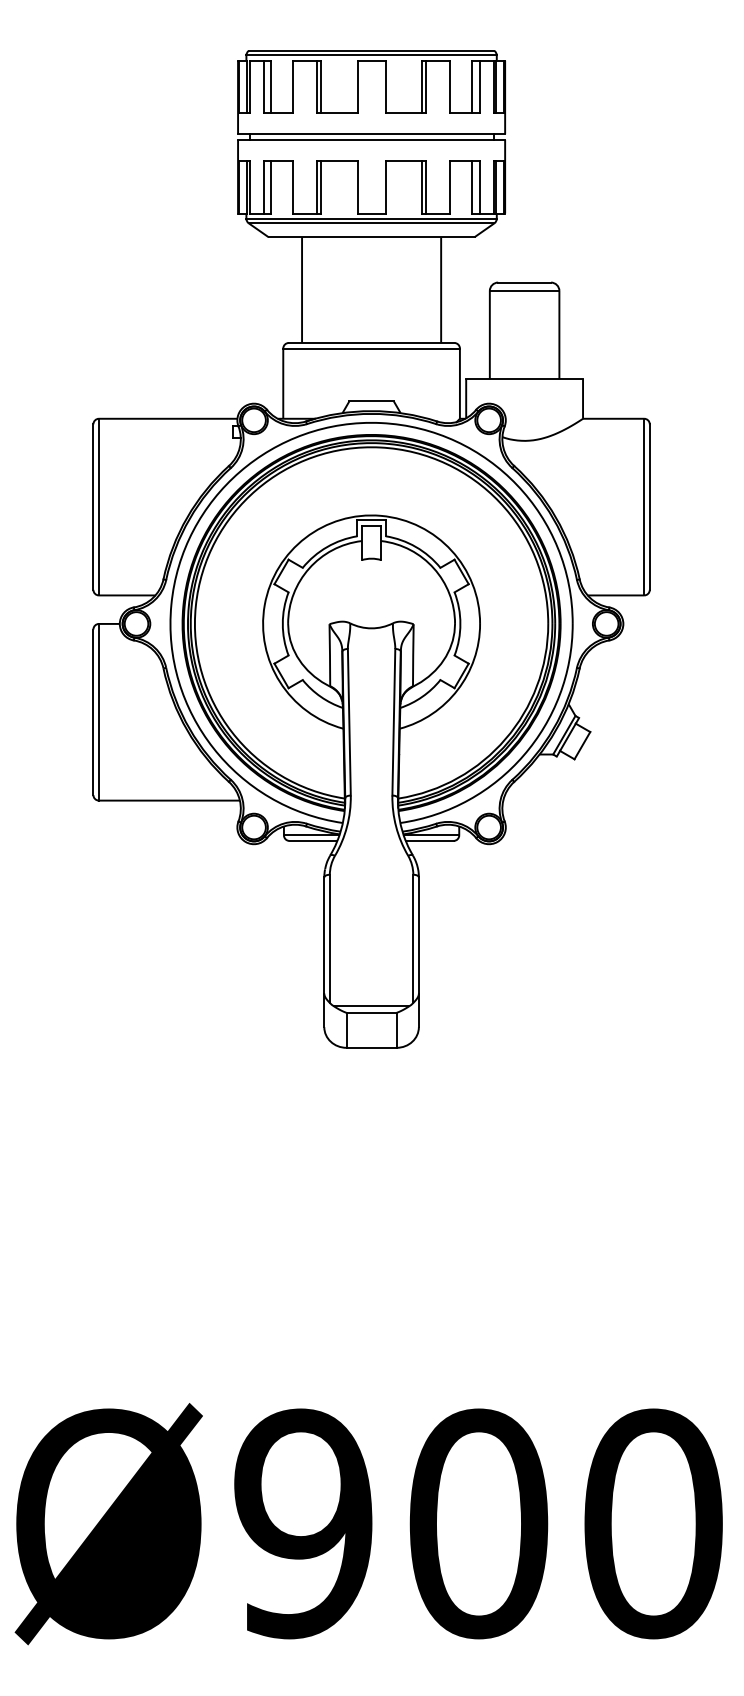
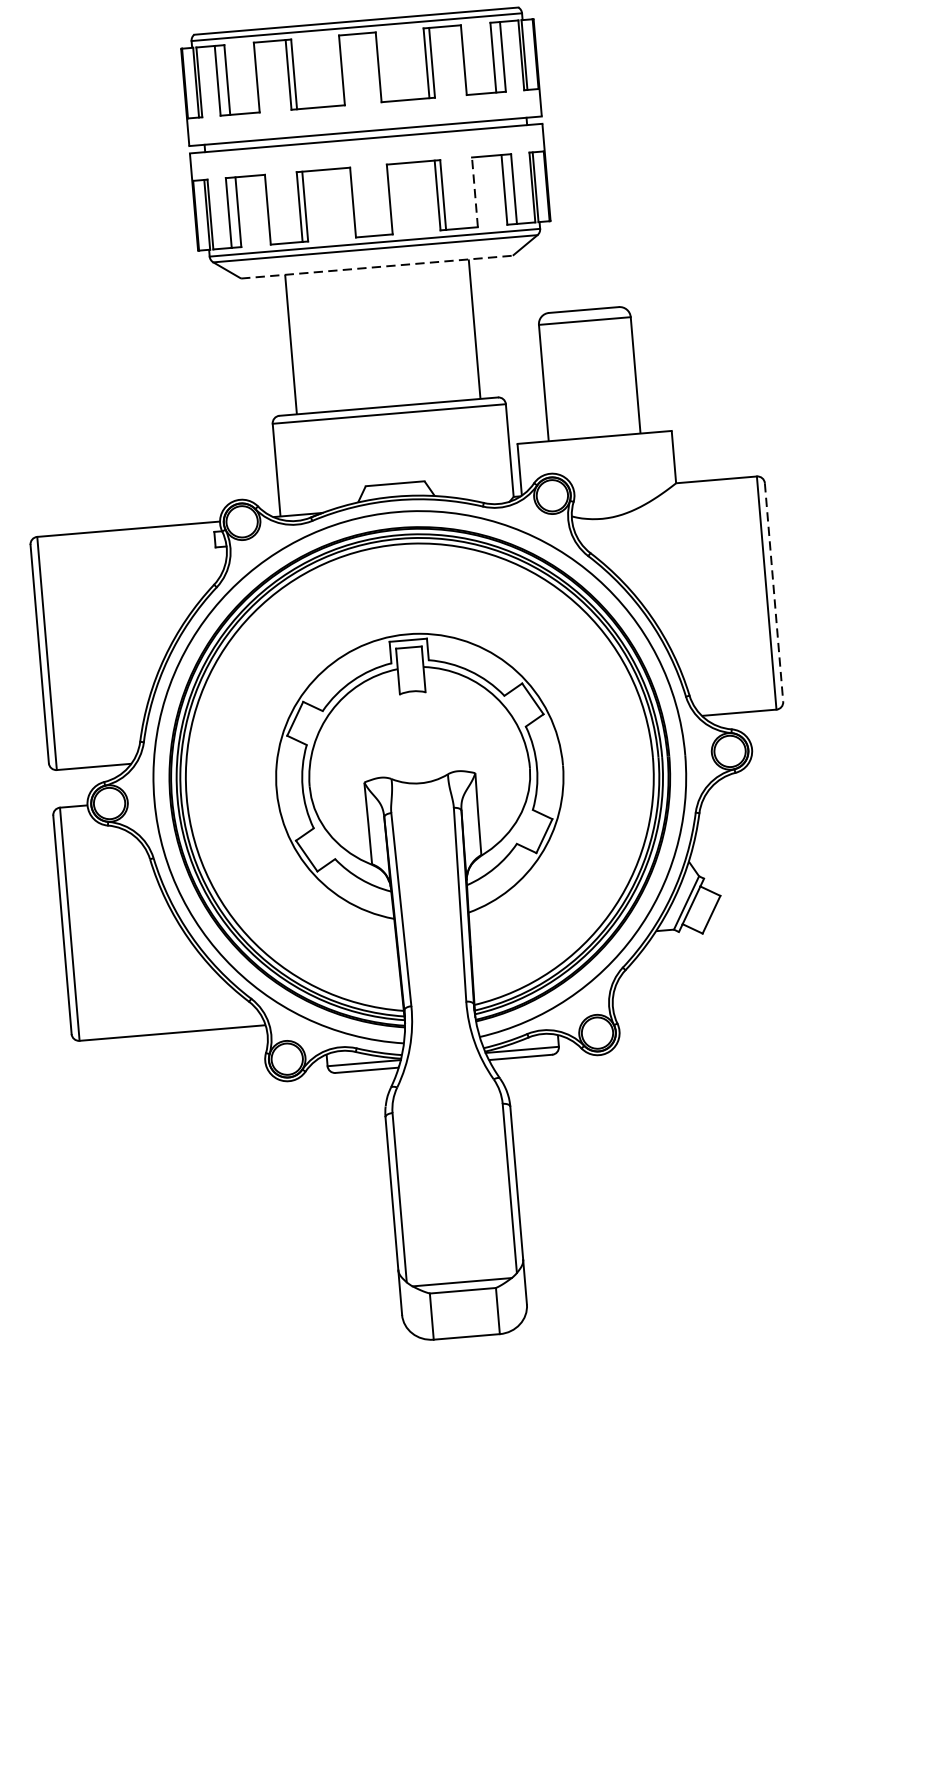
line: (450, 186) -> (475, 191), solid -> dashed
line: (371, 237) -> (376, 267), solid -> dashed
line: (649, 507) -> (773, 592), solid -> dashed

